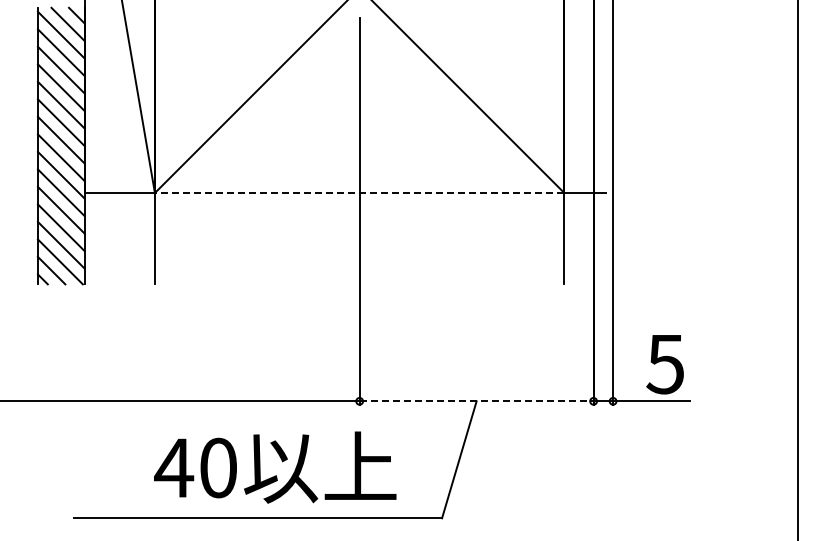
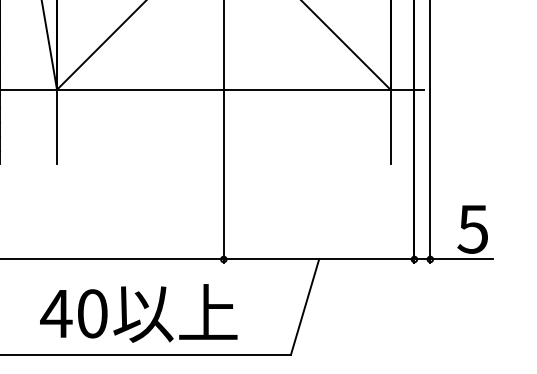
line: (359, 193) -> (223, 90), dashed -> solid
line: (476, 401) -> (319, 259), dashed -> solid
text: (275, 467) -> (138, 313), moved

